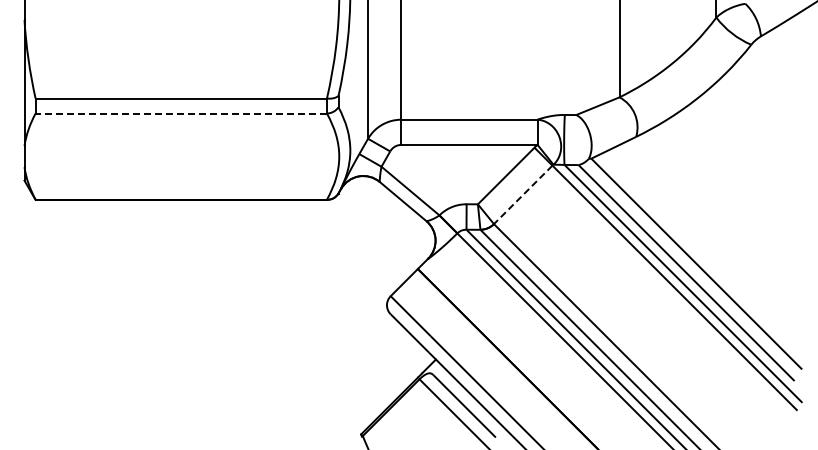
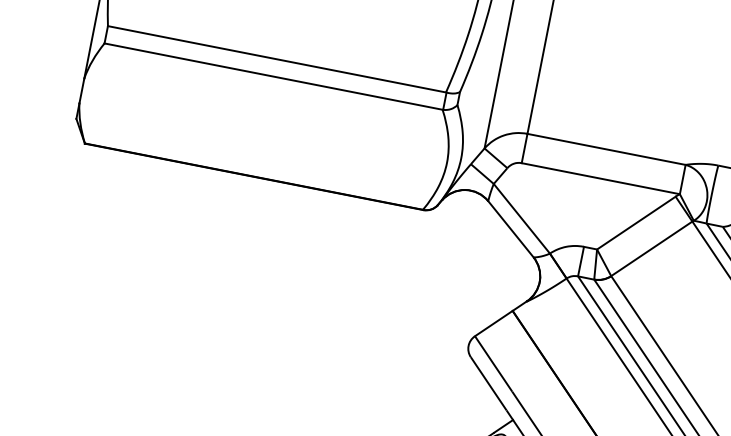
line: (181, 113) -> (273, 76), dashed -> solid
line: (522, 195) -> (650, 249), dashed -> solid

